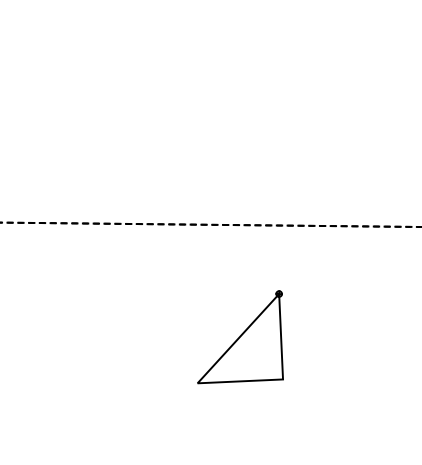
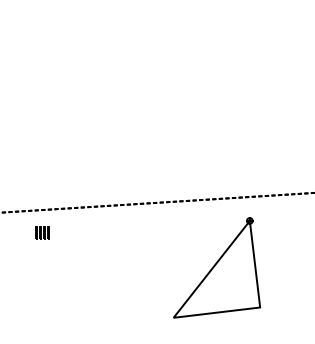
part: (244, 336) -> (217, 267), size x1.67

